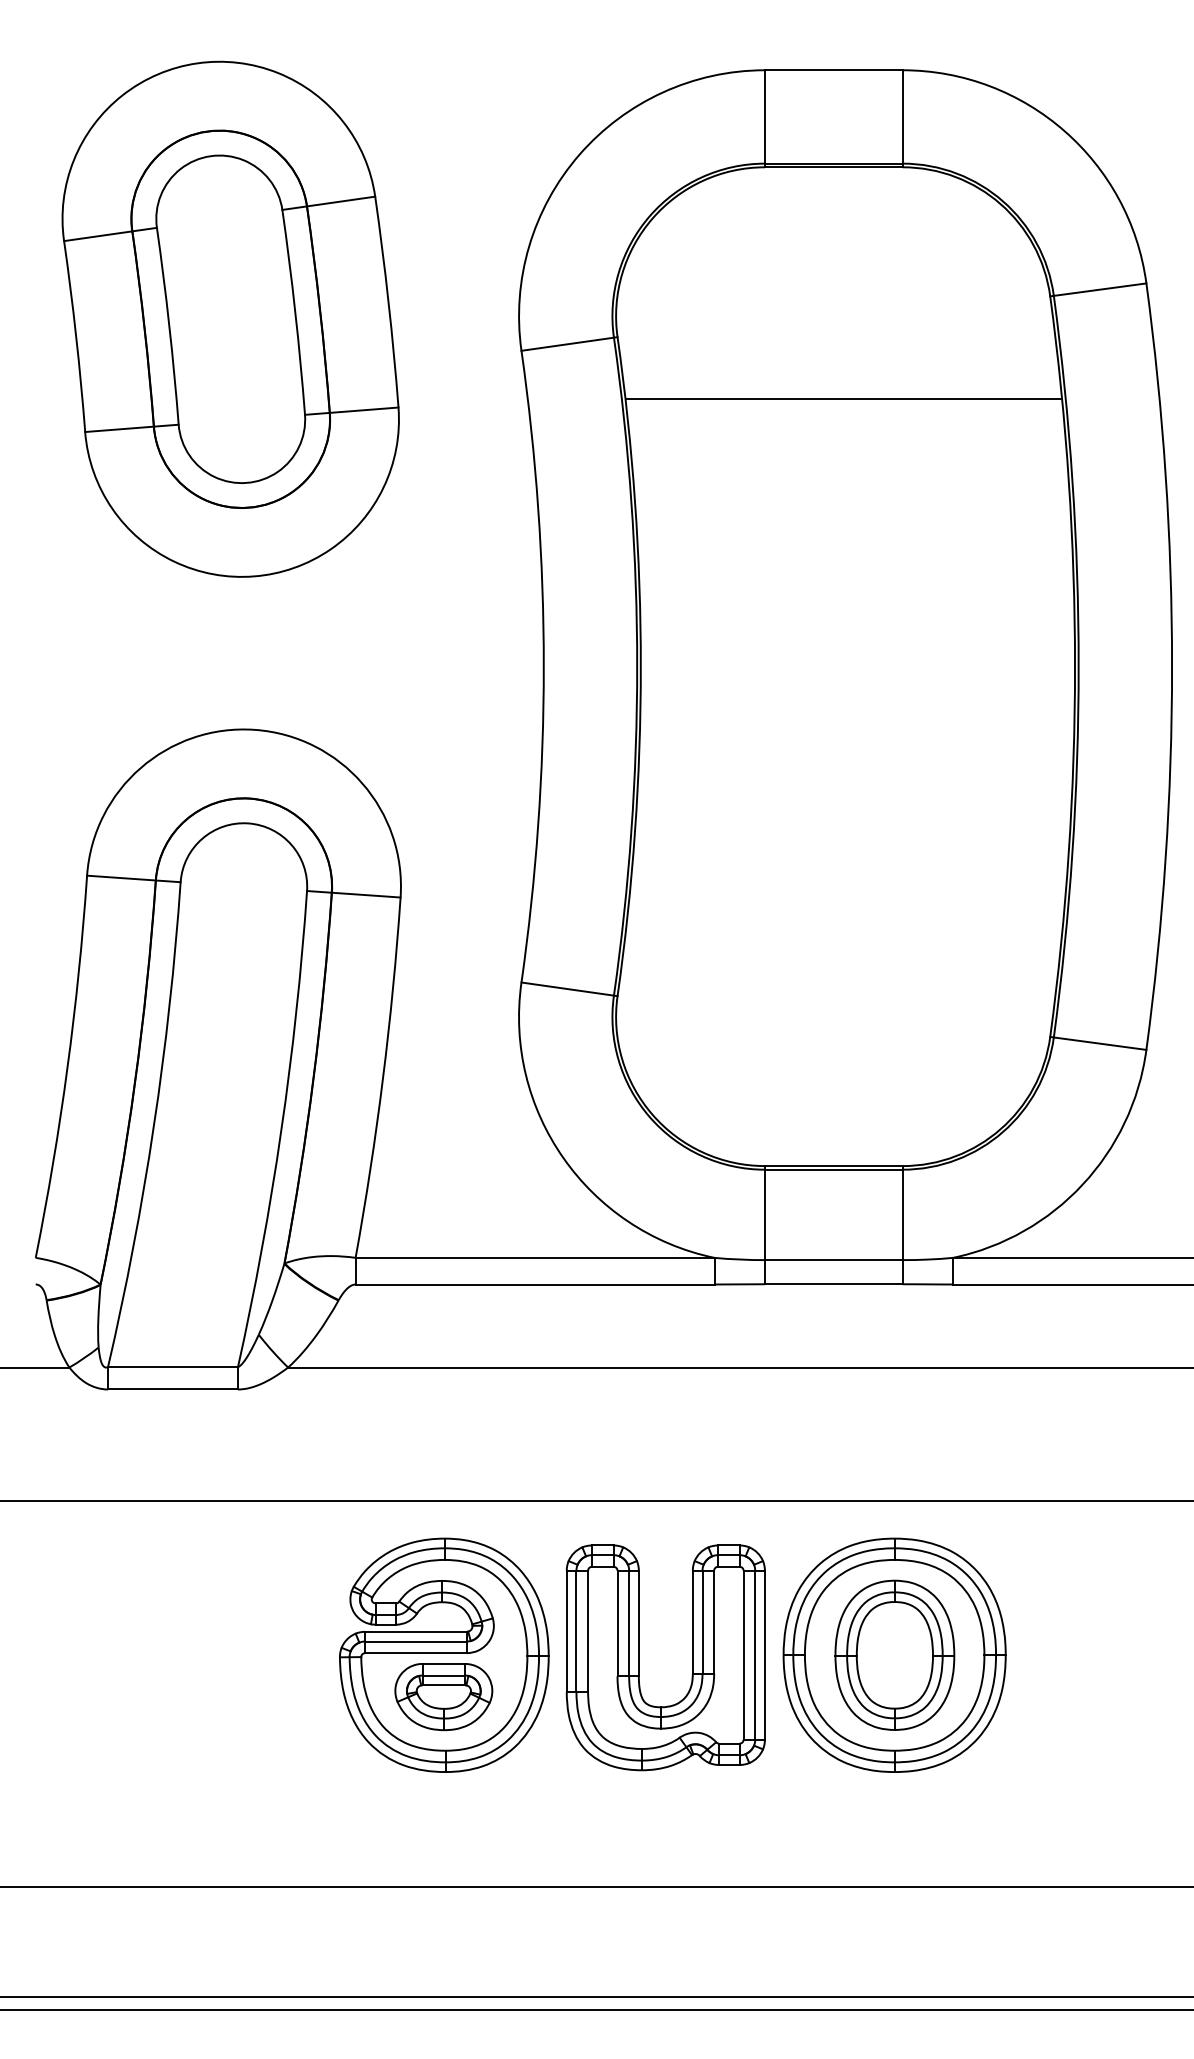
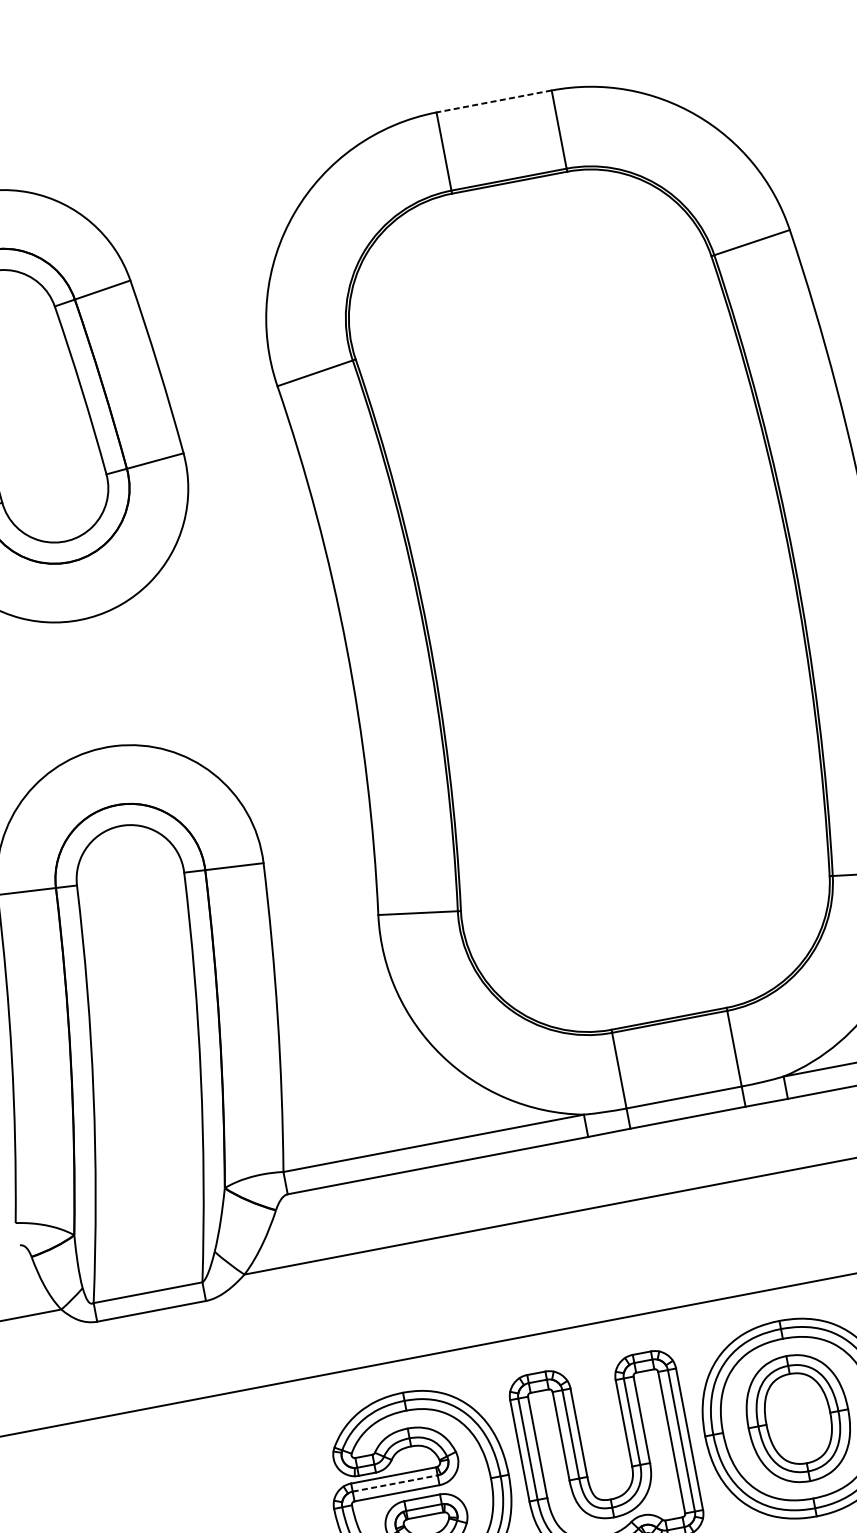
line: (833, 70) -> (493, 101), solid -> dashed
line: (843, 399) -> (554, 375), removed
line: (415, 1641) -> (394, 1483), solid -> dashed

